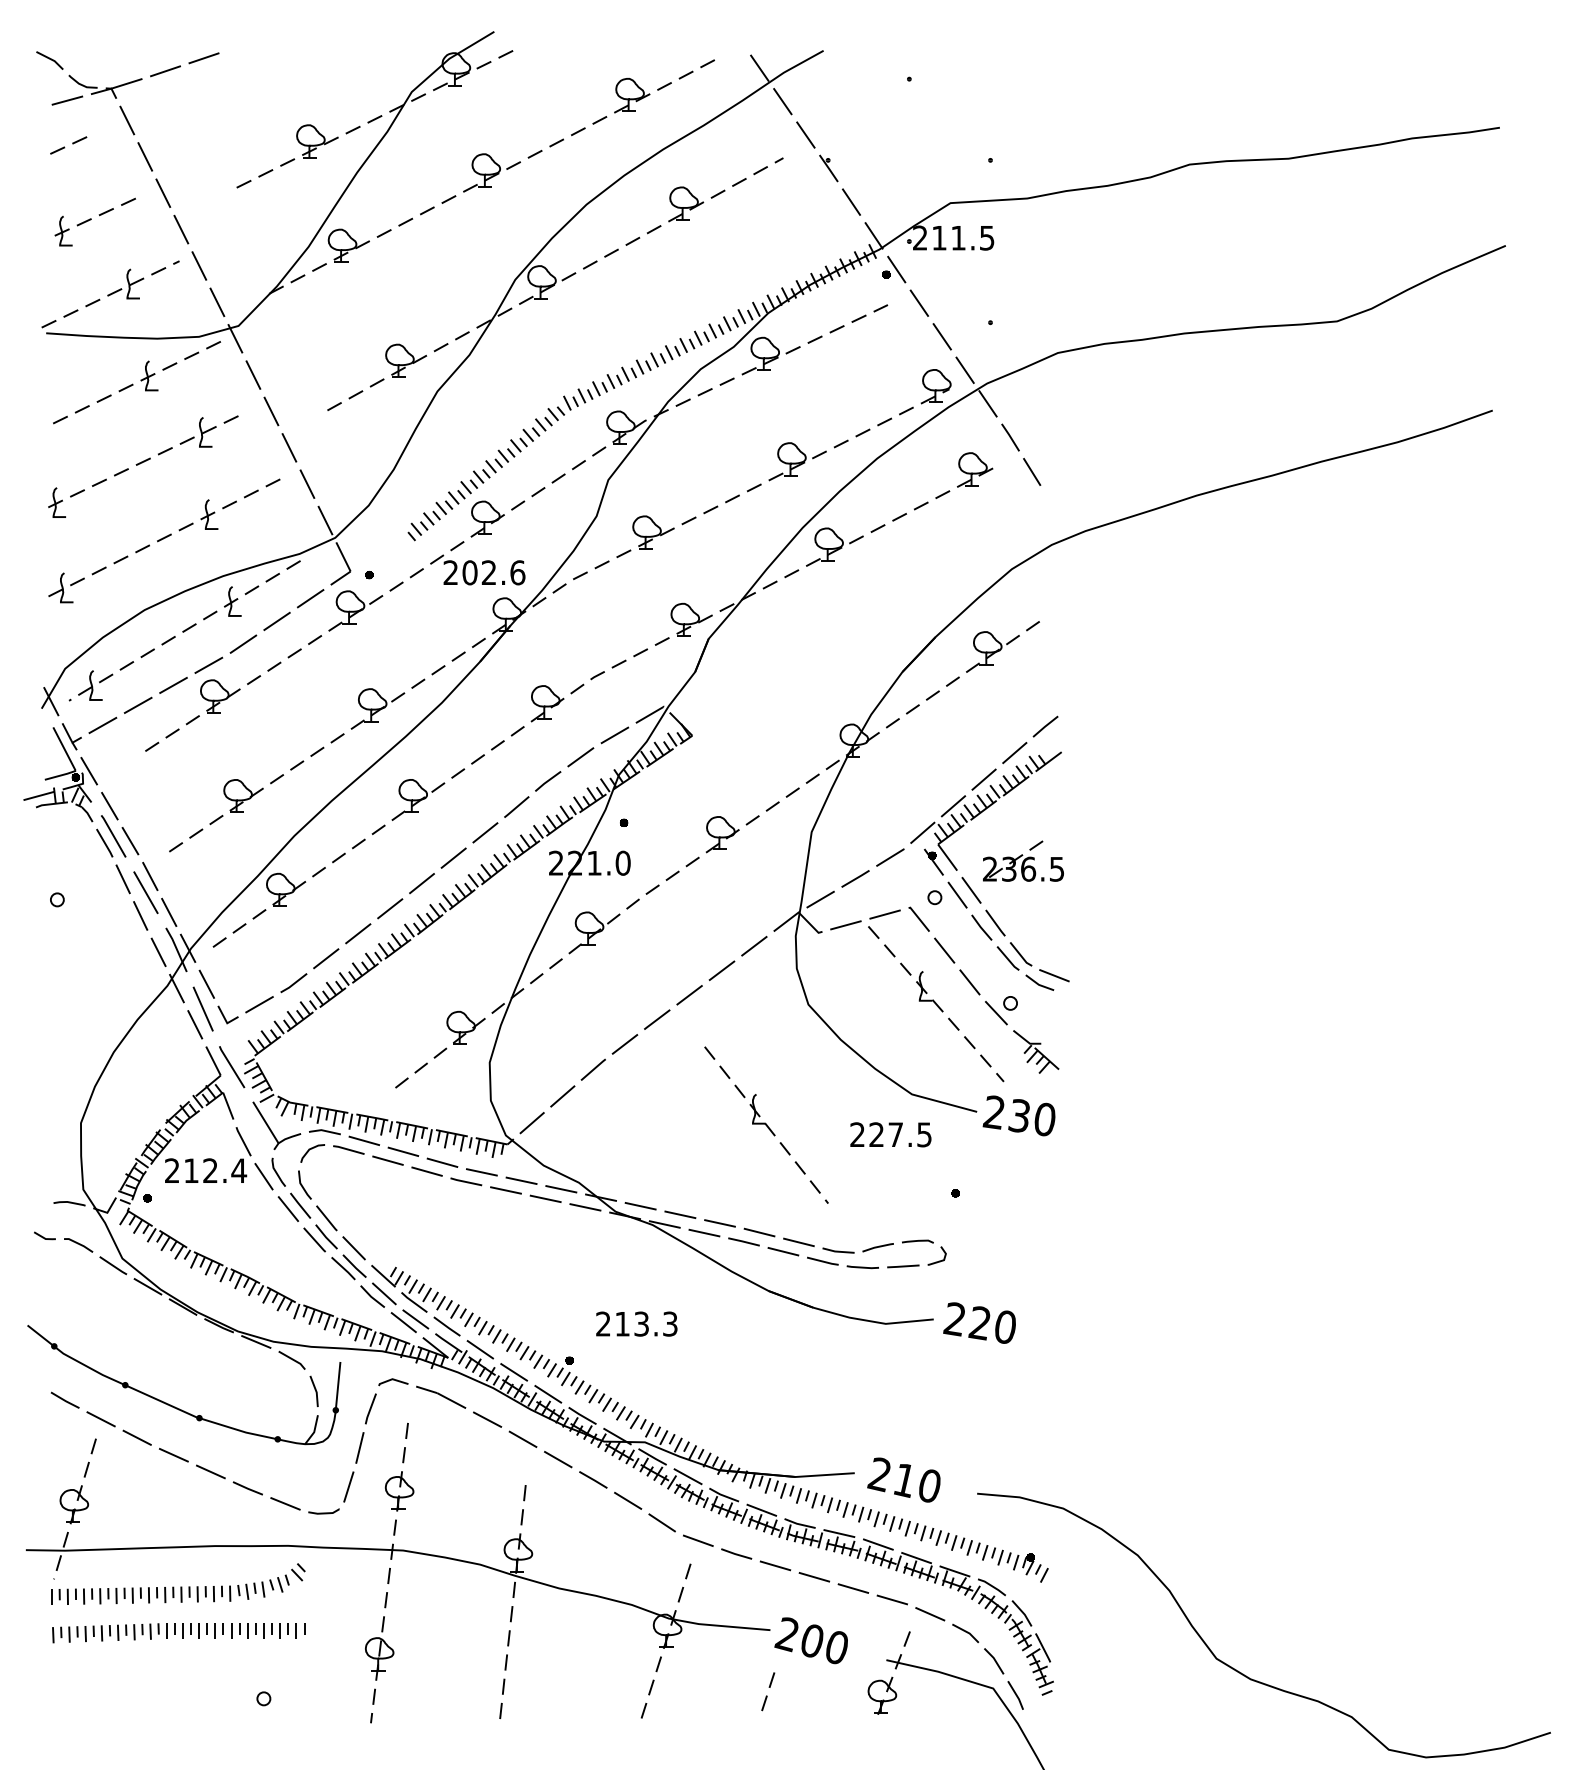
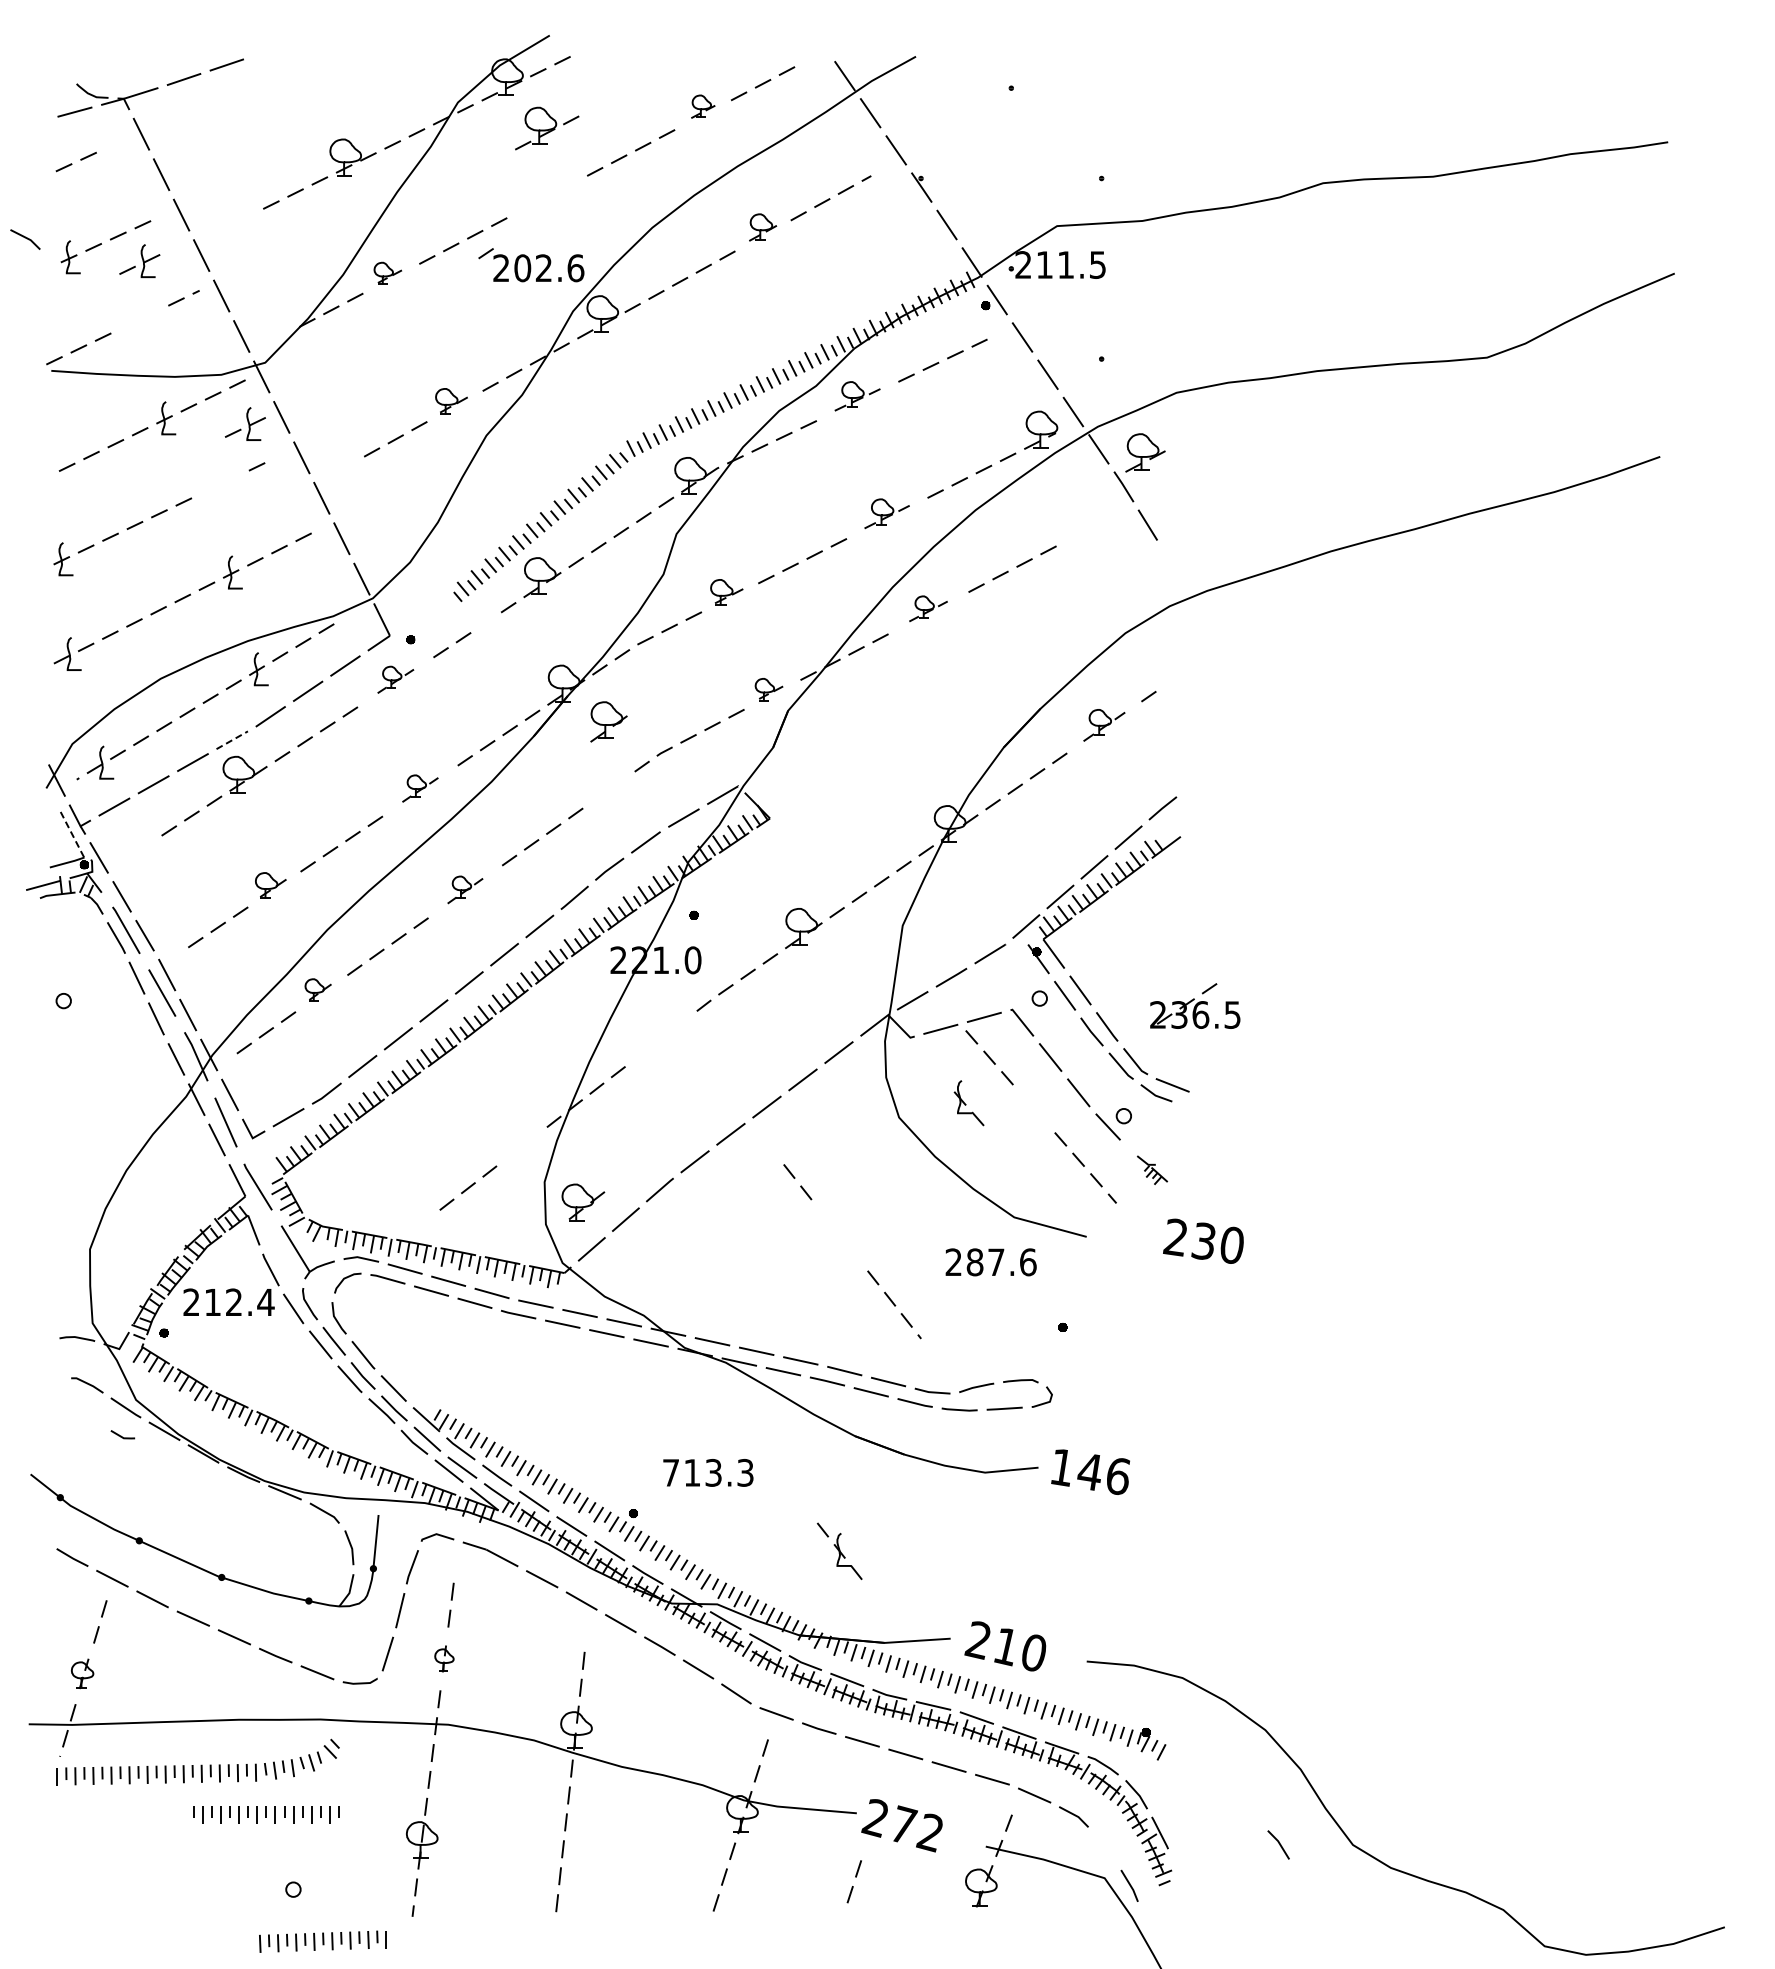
line: (49, 59) -> (25, 238), moved
part: (632, 95) -> (703, 106), size x0.6
part: (492, 172) -> (547, 128), moved
part: (685, 204) -> (762, 227), size x0.7
part: (348, 245) -> (387, 273), size x0.6
part: (125, 284) -> (139, 261), moved
part: (771, 356) -> (857, 396), size x0.7
part: (405, 360) -> (451, 401), size x0.7
part: (197, 431) -> (244, 423), moved
part: (797, 461) -> (886, 513), size x0.7
part: (975, 469) -> (1145, 452), moved
part: (653, 532) -> (726, 592), size x0.7
part: (834, 546) -> (928, 608), size x0.6
part: (477, 570) -> (531, 265), moved
part: (355, 610) -> (395, 679), size x0.6
part: (691, 619) -> (768, 689), size x0.6
part: (993, 652) -> (1104, 725), size x0.7
line: (209, 665) -> (232, 740), solid -> dashed
part: (547, 703) -> (608, 721), moved
part: (378, 708) -> (420, 788), size x0.6
line: (64, 748) -> (71, 832), solid -> dashed
part: (243, 795) -> (270, 885), size x0.7
part: (418, 799) -> (465, 889), size x0.6
part: (1023, 860) -> (1195, 1005), moved
part: (286, 889) -> (318, 989), size x0.6
part: (593, 932) -> (660, 1037), removed
part: (929, 991) -> (968, 1103), moved
part: (466, 1027) -> (583, 1202), moved
part: (1036, 1052) -> (1152, 1170), size x0.6
part: (754, 1109) -> (839, 1550), moved
text: (1019, 1115) -> (1203, 1240), moved
text: (900, 1134) -> (1001, 1262), 227.5 -> 287.6
line: (43, 1236) -> (121, 1435), moved
text: (979, 1322) -> (1089, 1471), 220 -> 146
text: (602, 1323) -> (670, 1472), 213.3 -> 713.3
part: (399, 1490) -> (444, 1658), size x0.6
part: (74, 1504) -> (82, 1673), size x0.7
part: (109, 1633) -> (322, 1941), moved
text: (824, 1643) -> (917, 1828), 200 -> 272
line: (994, 1660) -> (1278, 1843), moved

